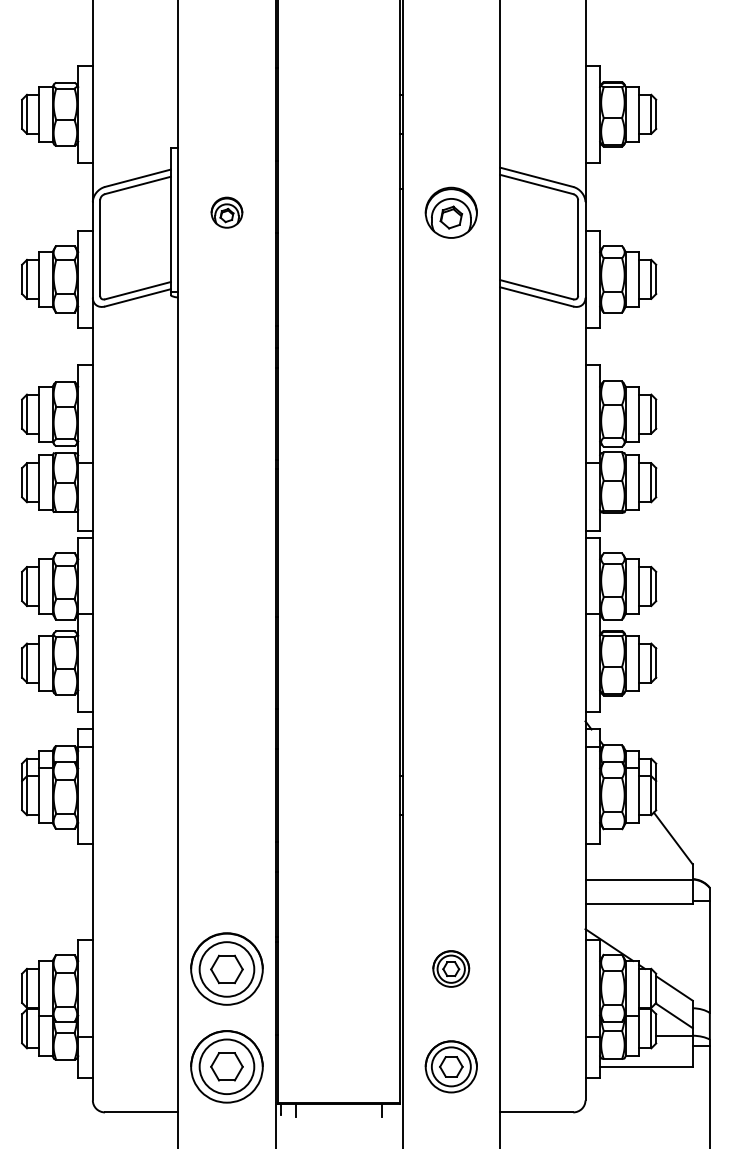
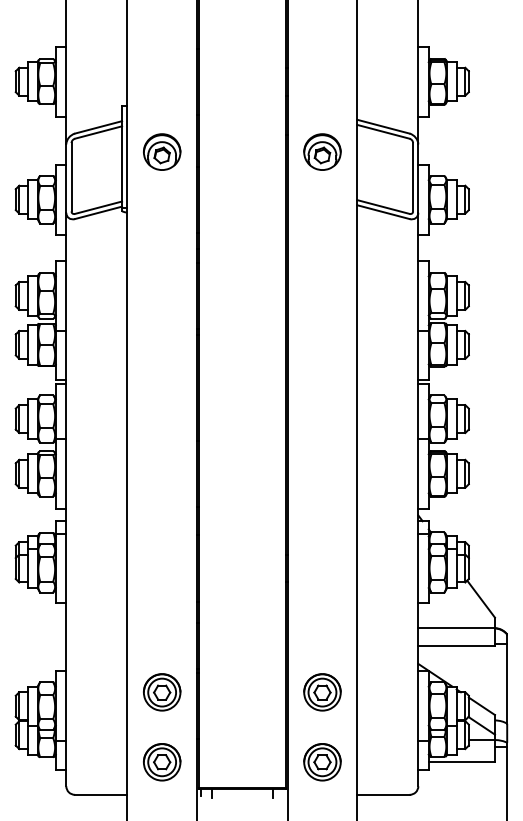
part: (226, 212) -> (161, 151), size x1.67
part: (226, 968) -> (161, 692), size x0.71
part: (450, 968) -> (321, 692), size x1.43
part: (226, 1066) -> (161, 762), size x0.71

